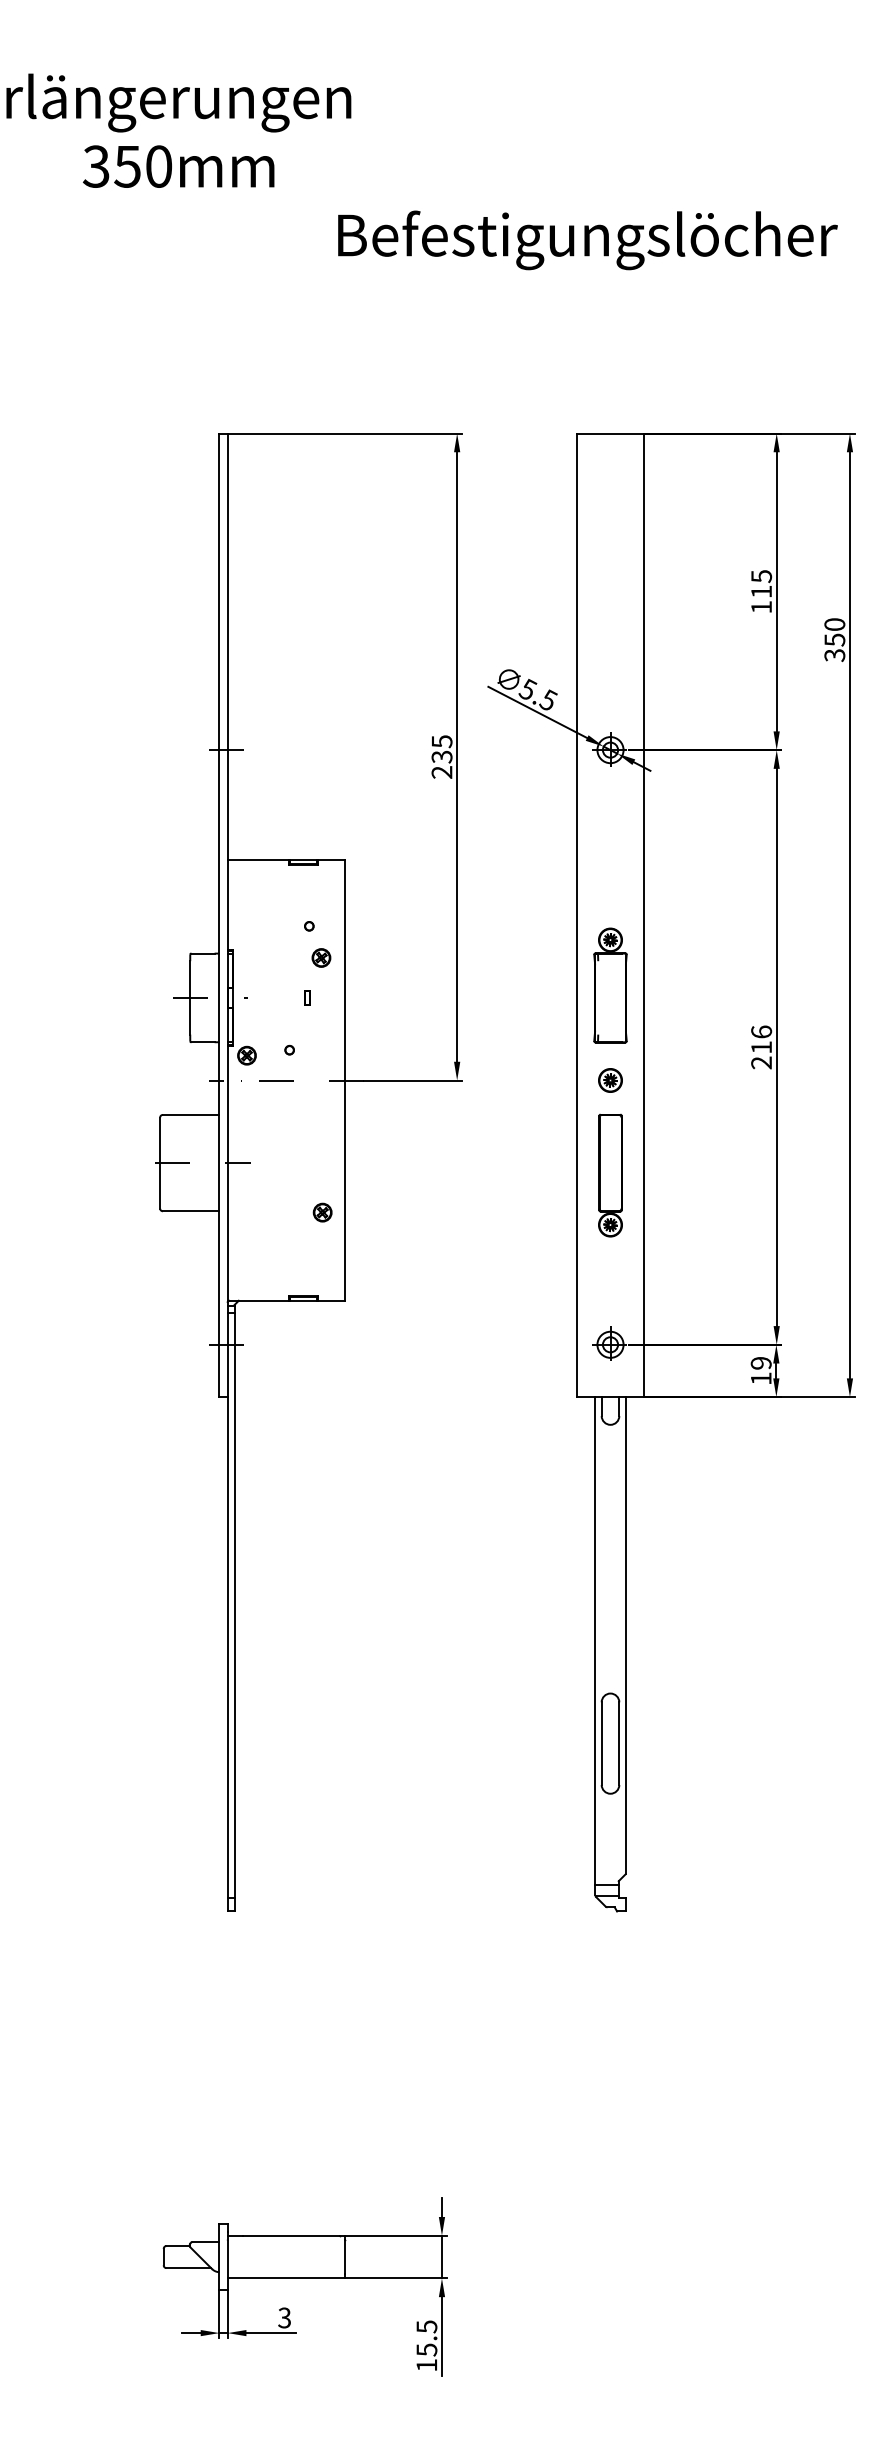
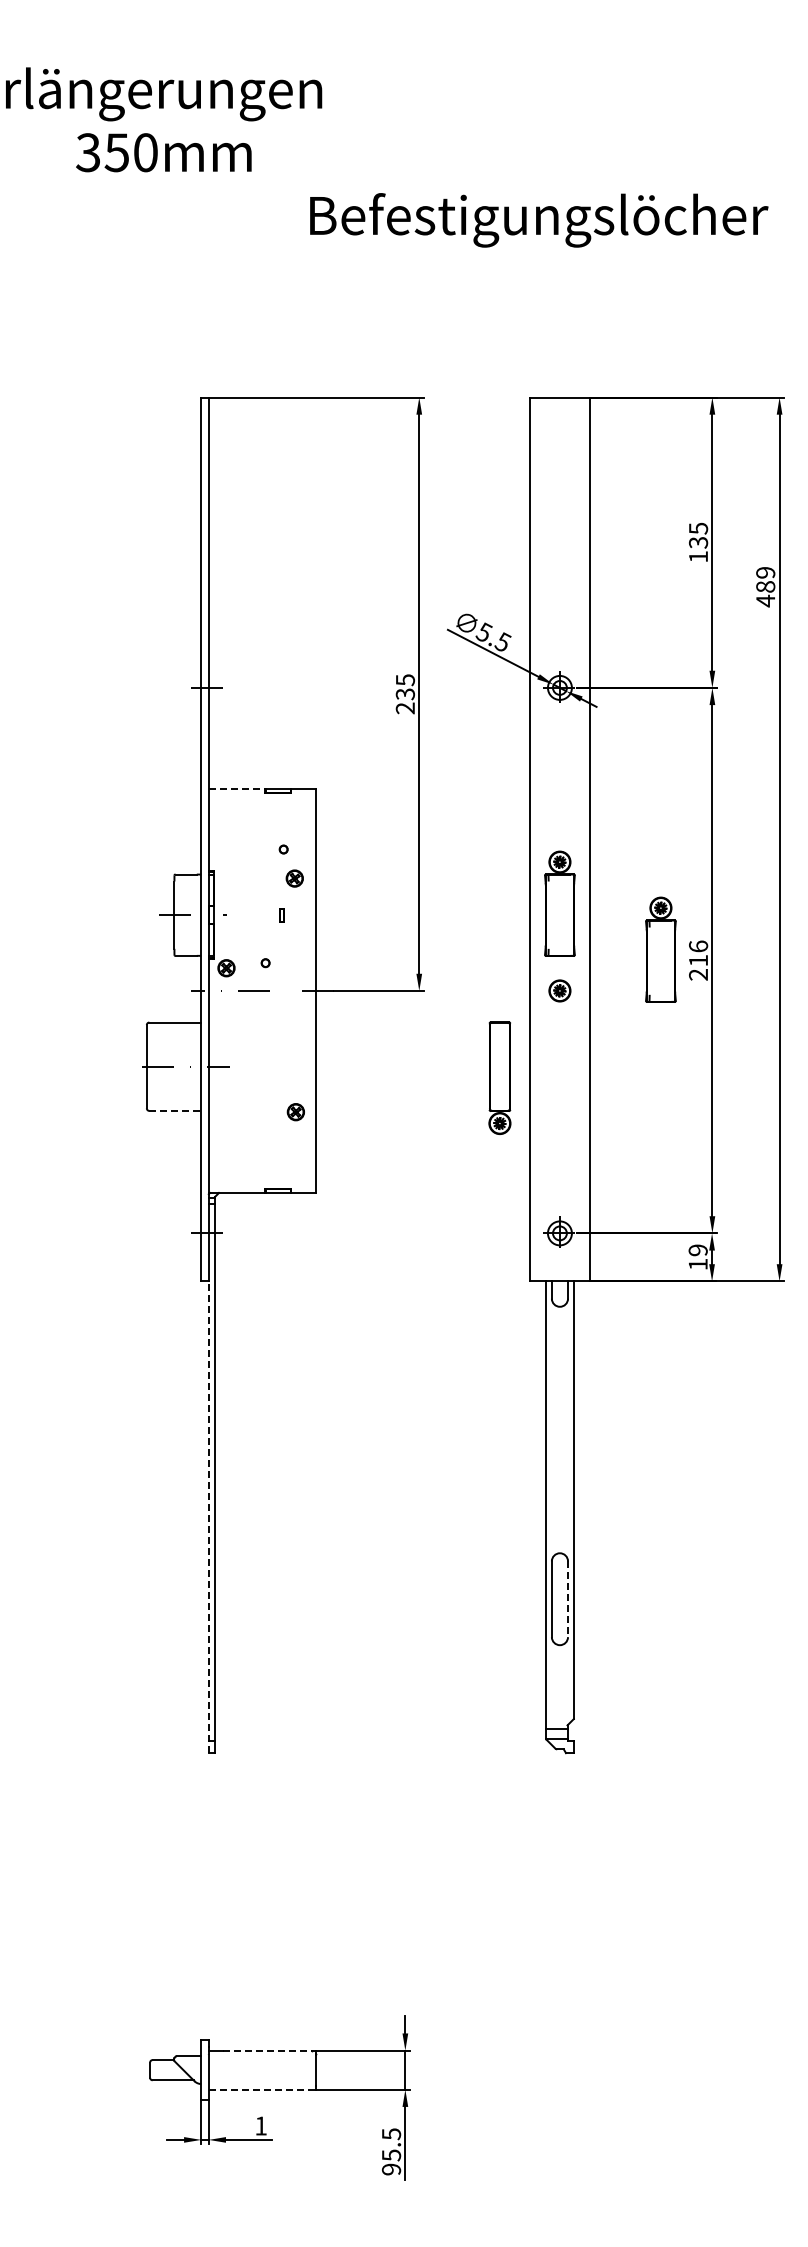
text: (761, 591) -> (698, 542), 115 -> 135
text: (834, 640) -> (765, 587), 350 -> 489
line: (258, 859) -> (237, 788), solid -> dashed
part: (720, 1035) -> (660, 949), added
part: (610, 1174) -> (499, 1077), moved
line: (191, 1210) -> (175, 1110), solid -> dashed
line: (227, 1654) -> (208, 1517), solid -> dashed
line: (619, 1743) -> (568, 1599), solid -> dashed
line: (291, 2235) -> (267, 2050), solid -> dashed
line: (286, 2278) -> (262, 2089), solid -> dashed
text: (284, 2317) -> (260, 2125), 3 -> 1
text: (426, 2365) -> (391, 2169), 15.5 -> 95.5

